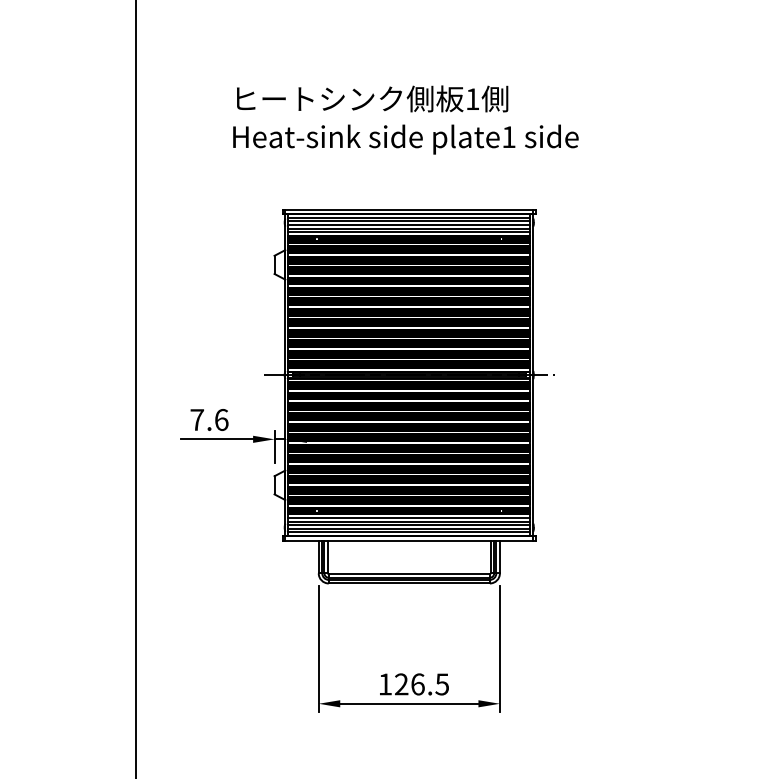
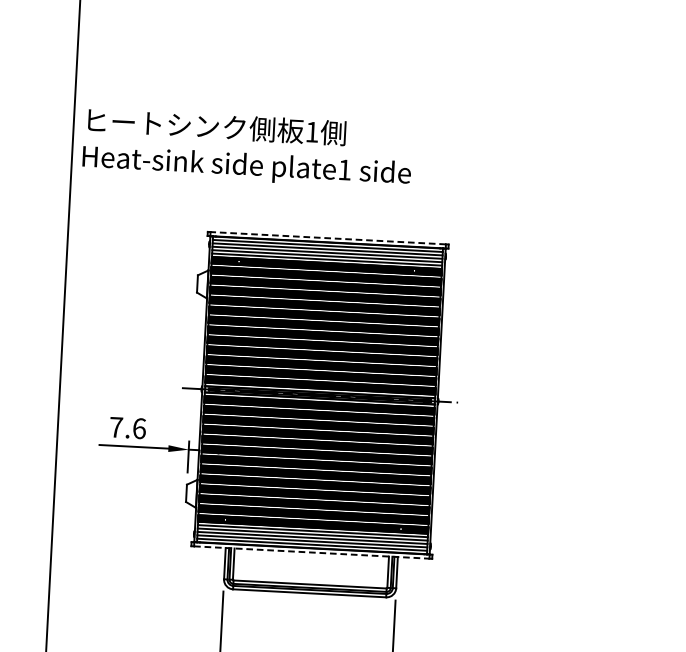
text: (405, 119) -> (247, 148), moved
line: (409, 209) -> (328, 238), solid -> dashed
line: (409, 540) -> (311, 552), solid -> dashed

